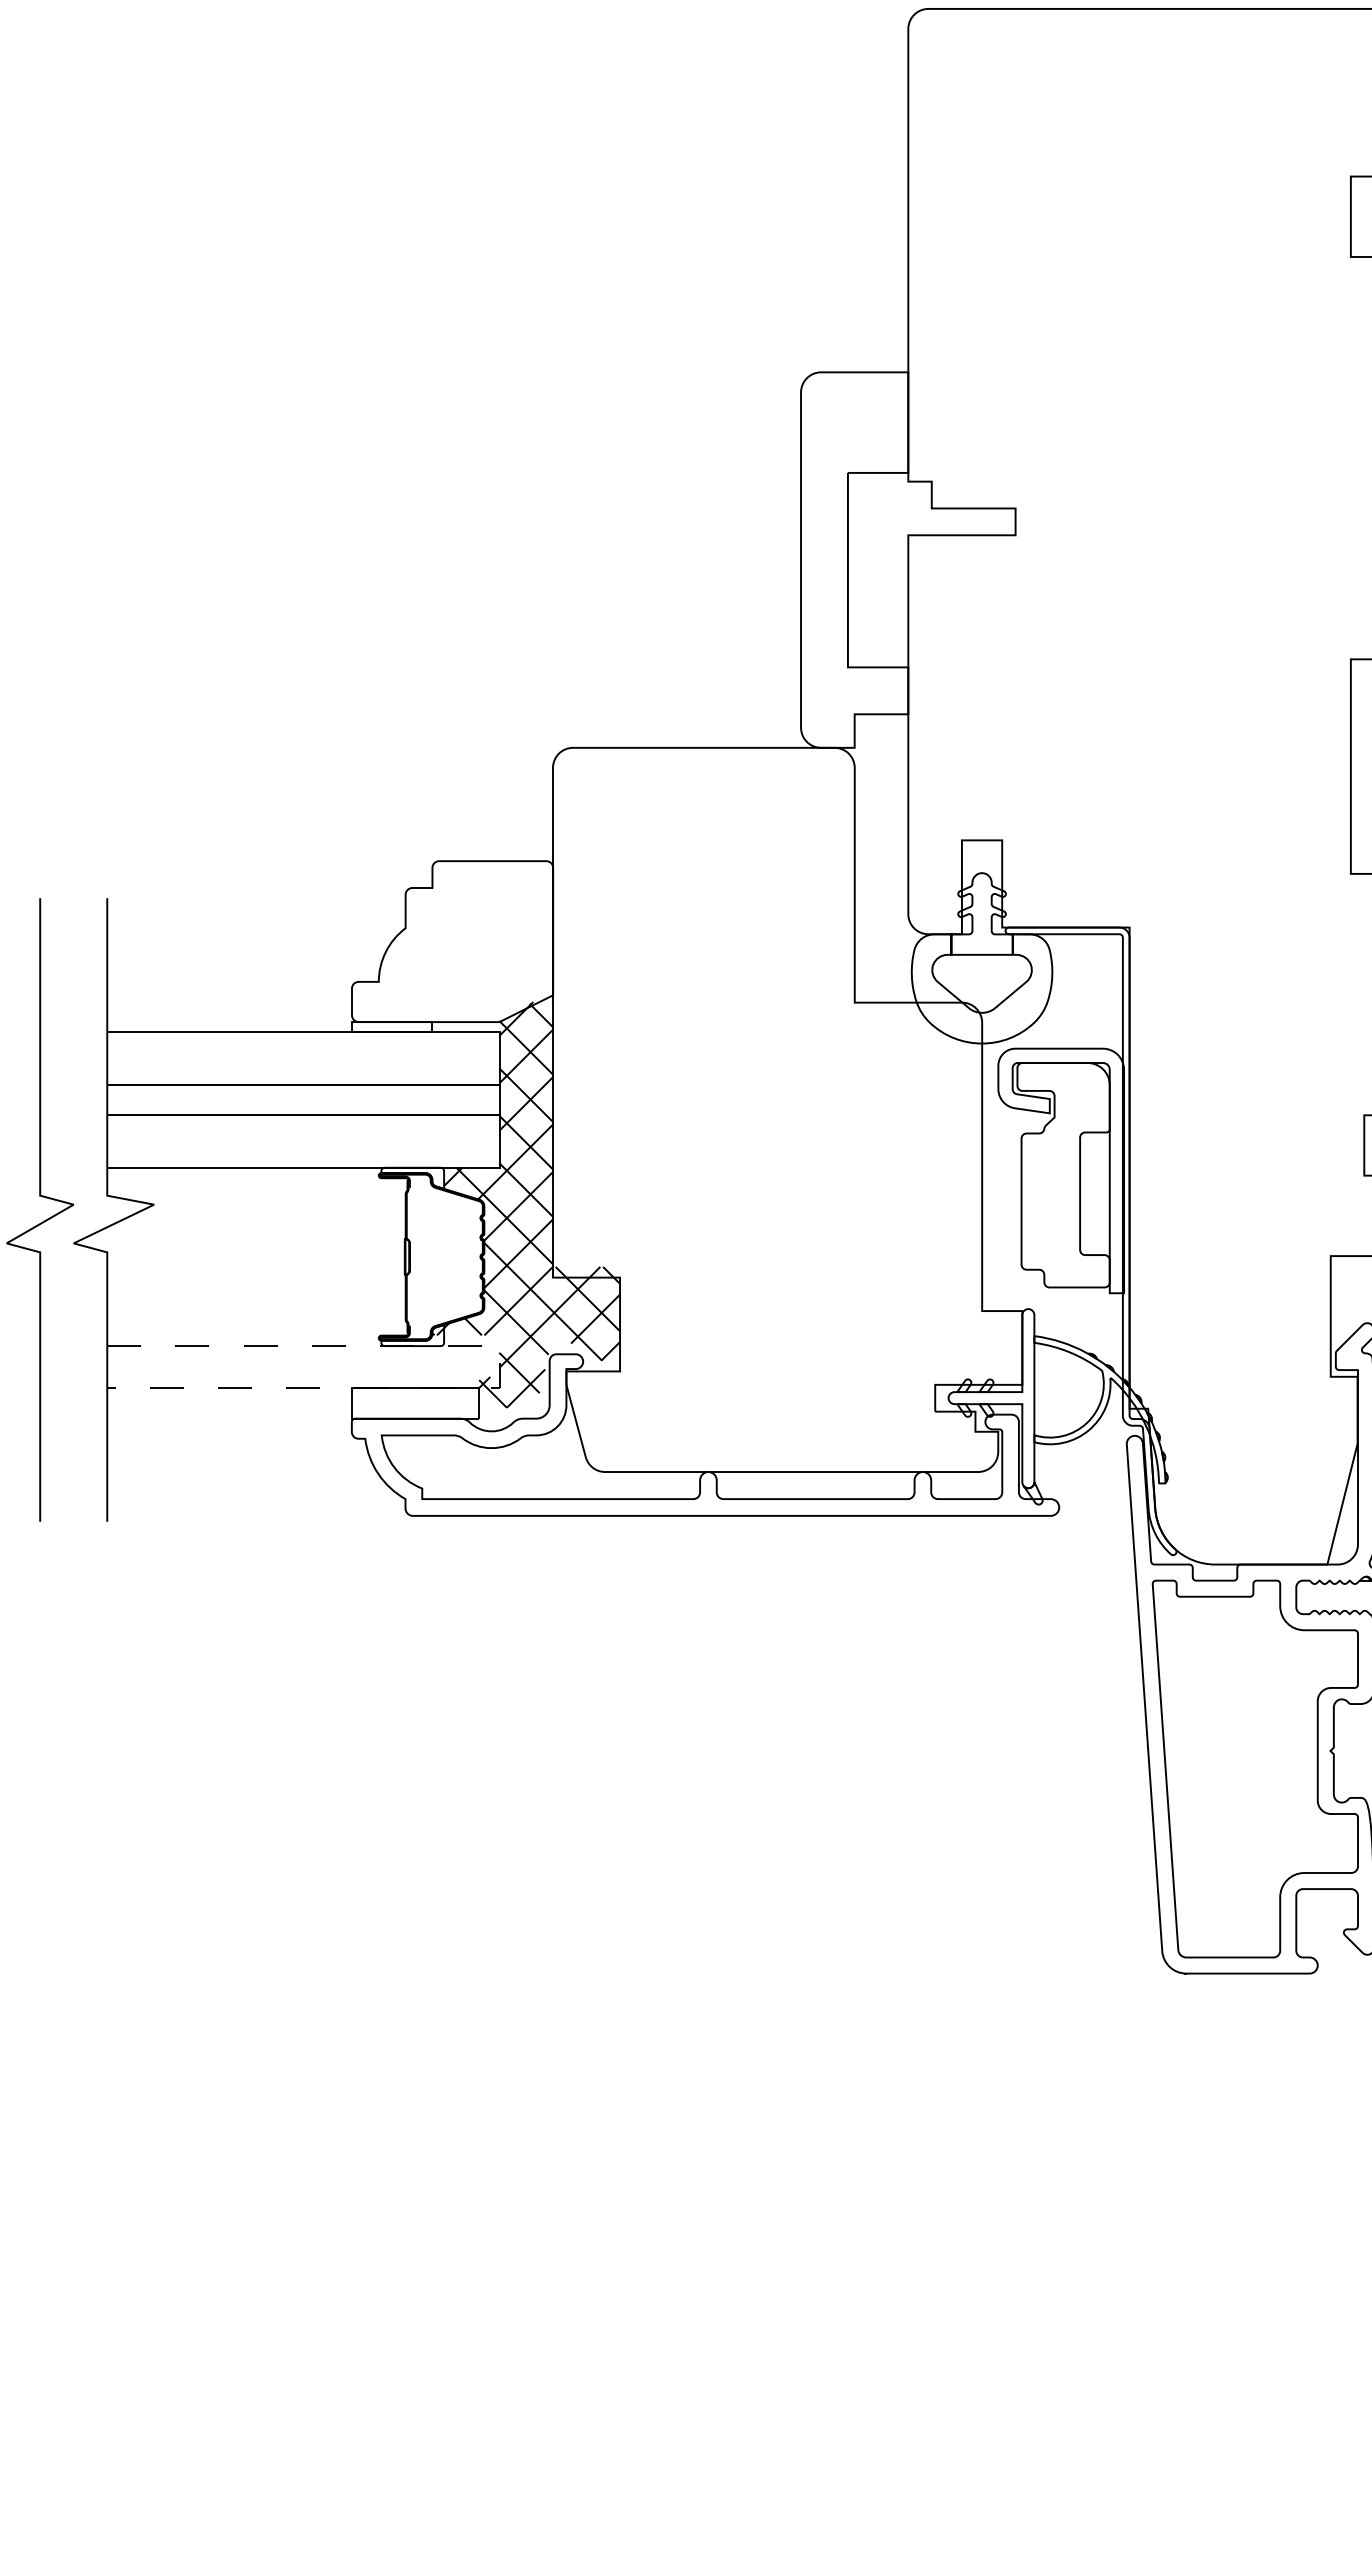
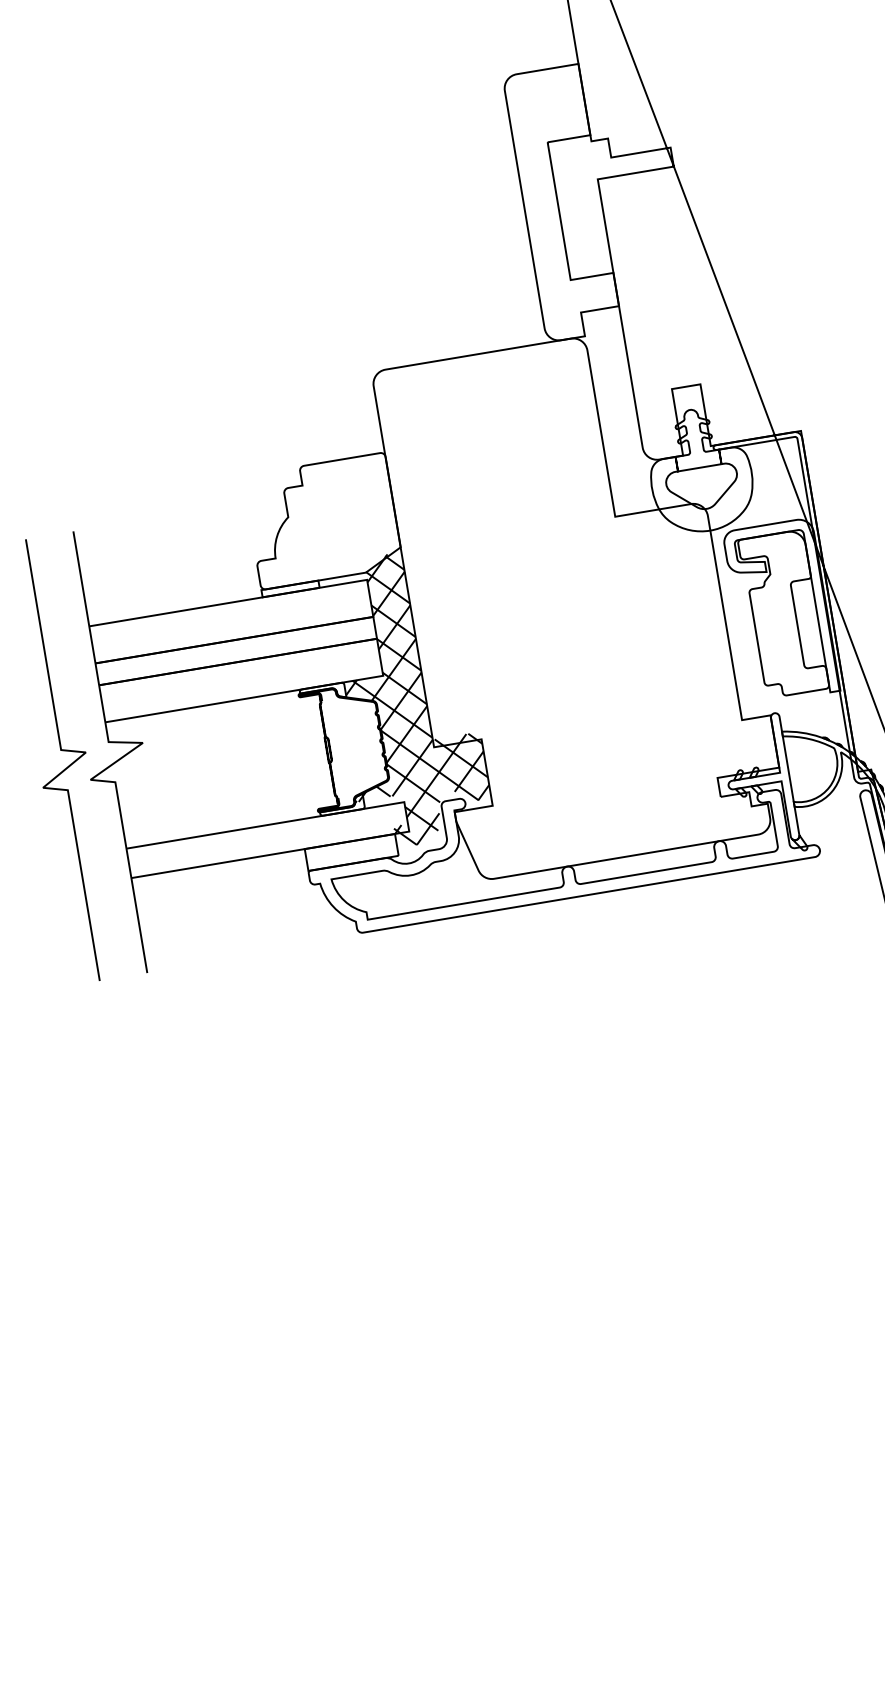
line: (499, 1366) -> (406, 816), dashed -> solid

